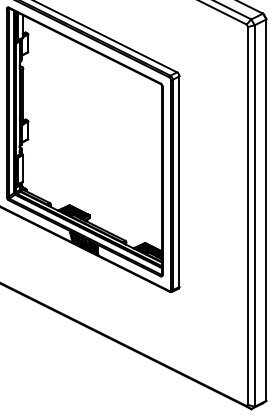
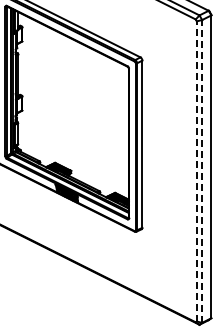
line: (247, 214) -> (196, 170), solid -> dashed
line: (255, 214) -> (202, 170), solid -> dashed

